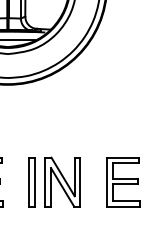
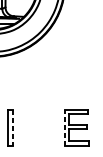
part: (62, 181) -> (32, 127), removed
line: (35, 182) -> (12, 127), solid -> dashed
line: (107, 182) -> (65, 127), solid -> dashed

